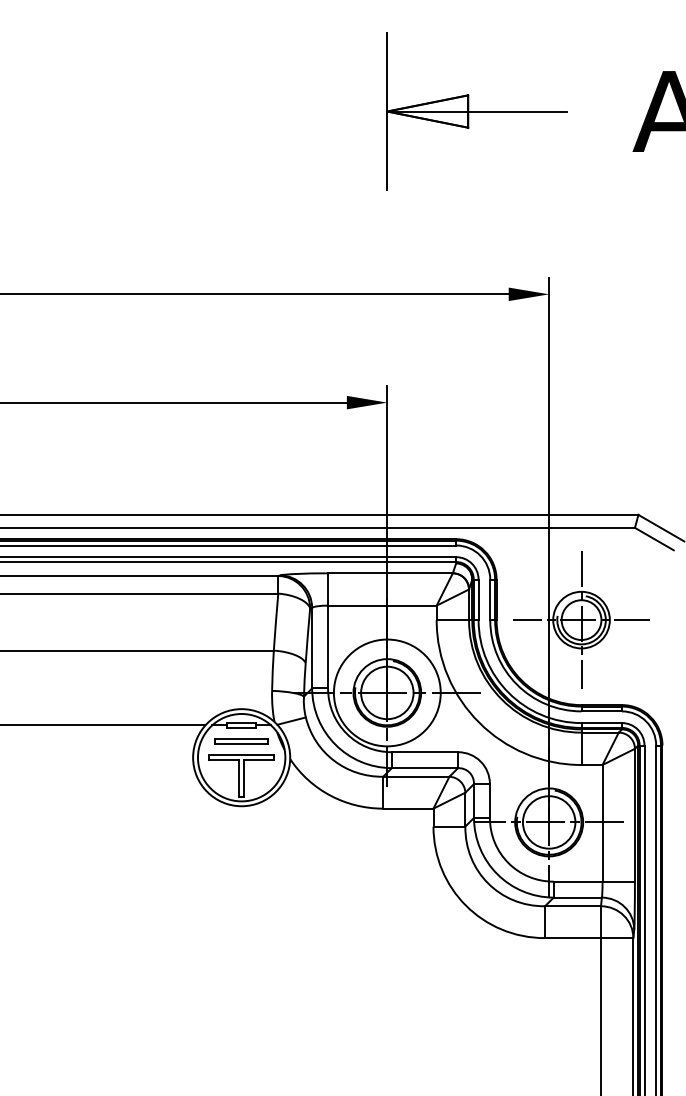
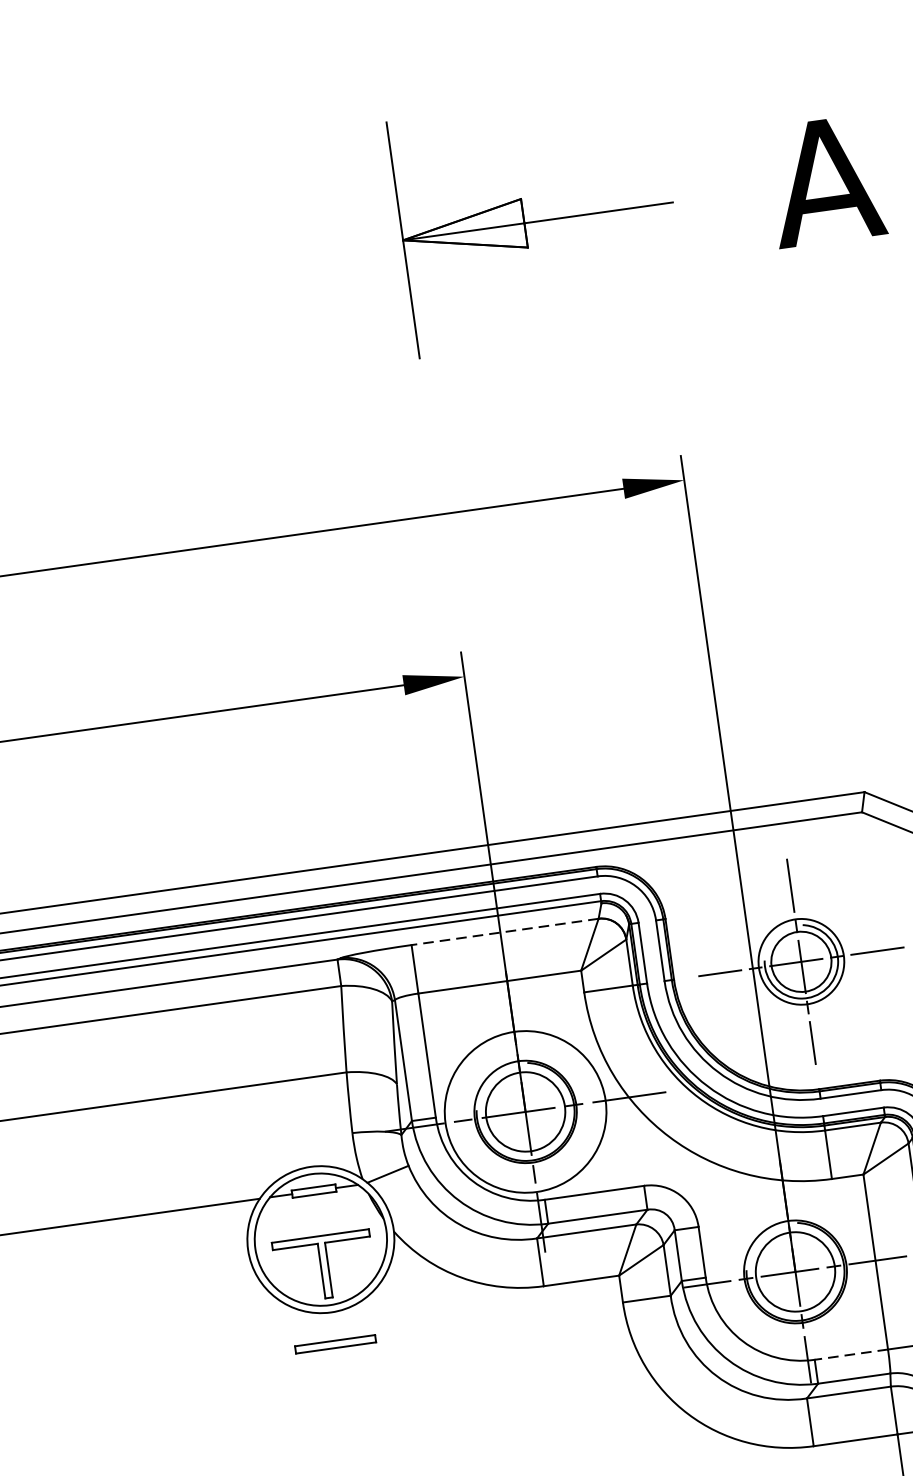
line: (389, 573) -> (503, 932), solid -> dashed
part: (241, 741) -> (335, 1344), moved
line: (577, 881) -> (850, 1354), solid -> dashed

